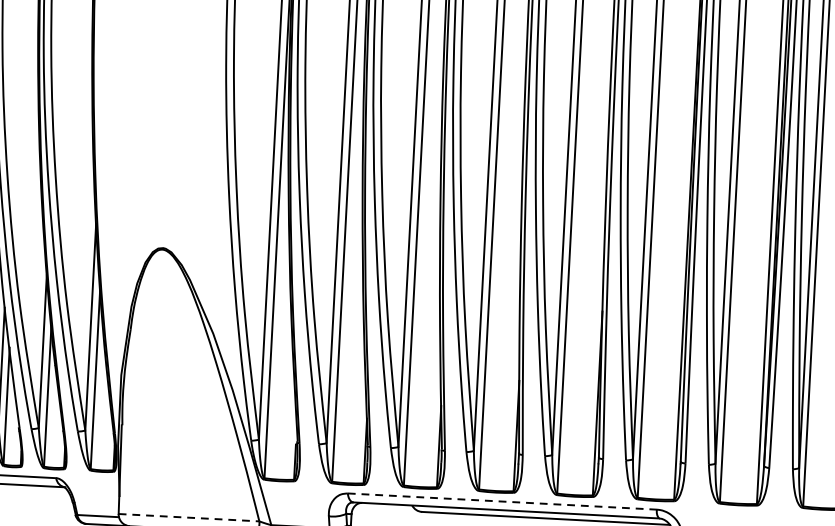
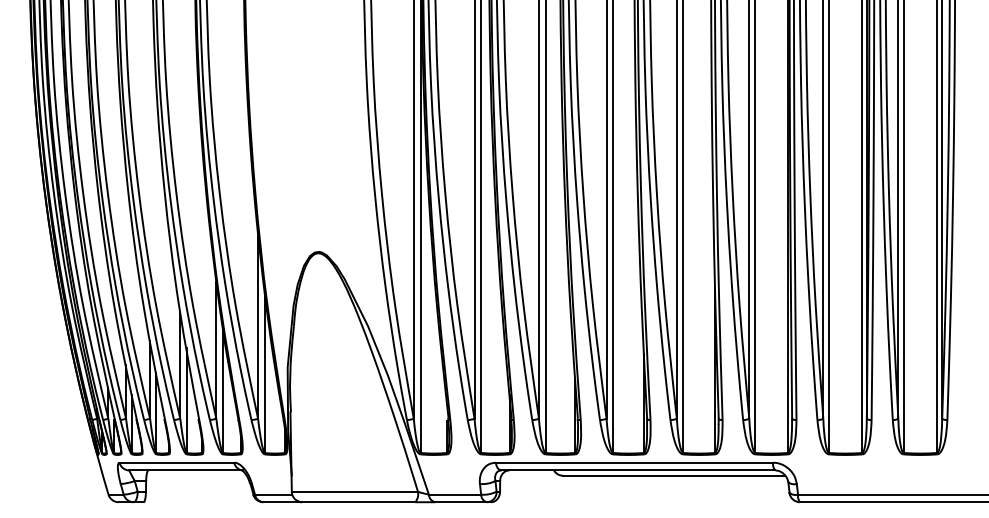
line: (502, 501) -> (634, 462), dashed -> solid
line: (189, 517) -> (355, 491), dashed -> solid

